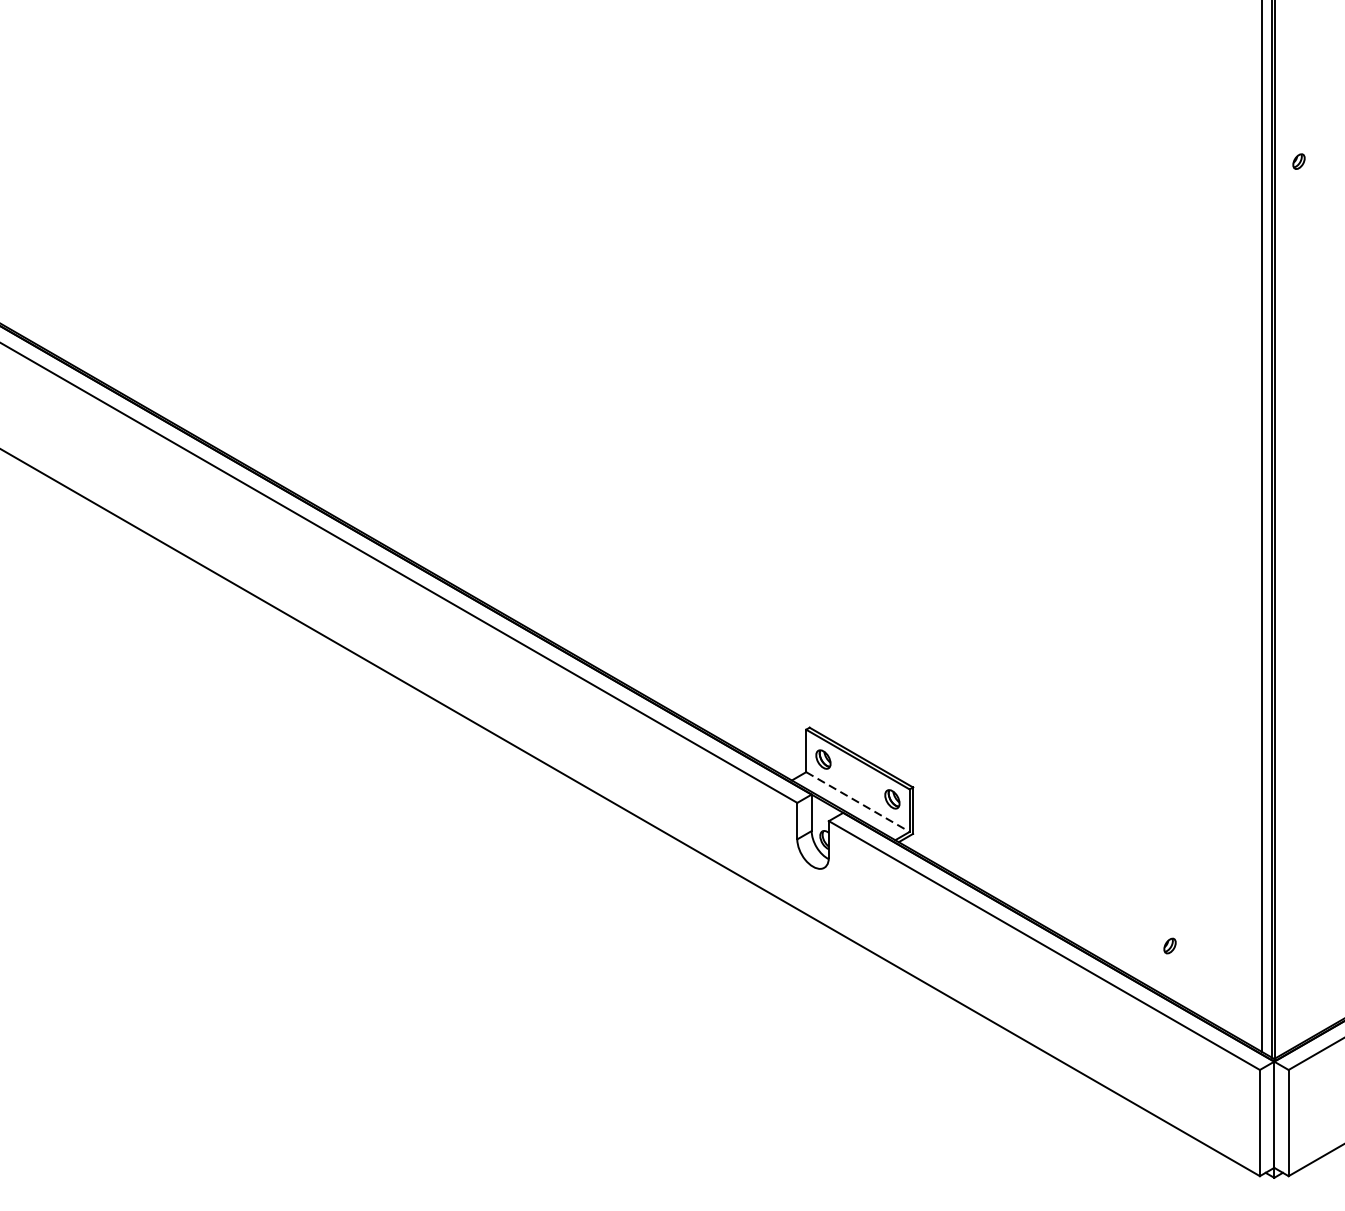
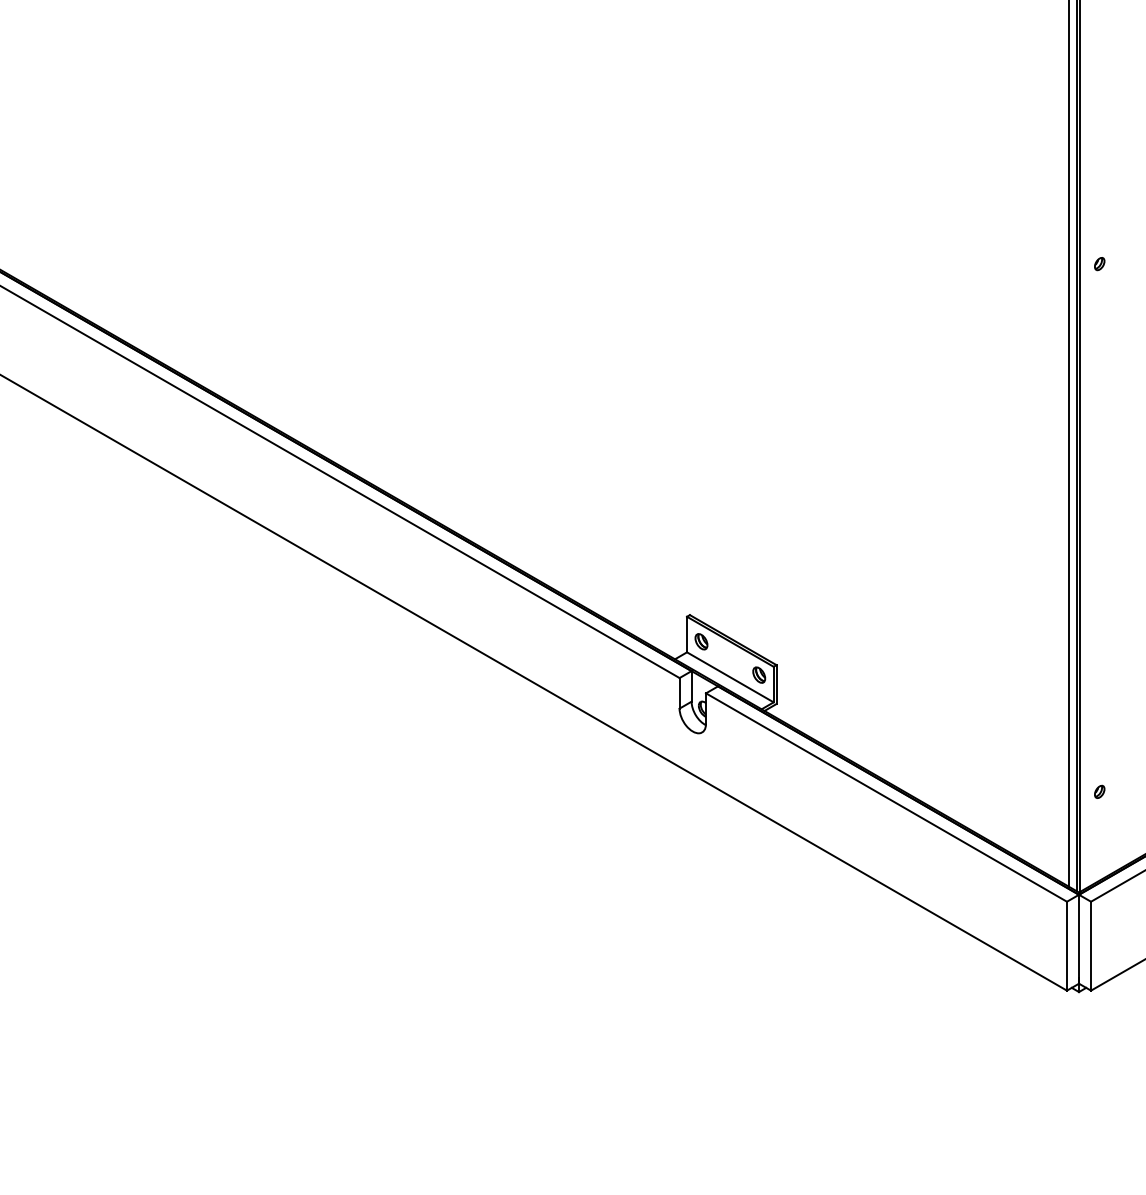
part: (1298, 162) -> (1099, 264), moved
line: (858, 802) -> (730, 677), dashed -> solid
part: (1169, 945) -> (1099, 791), moved

